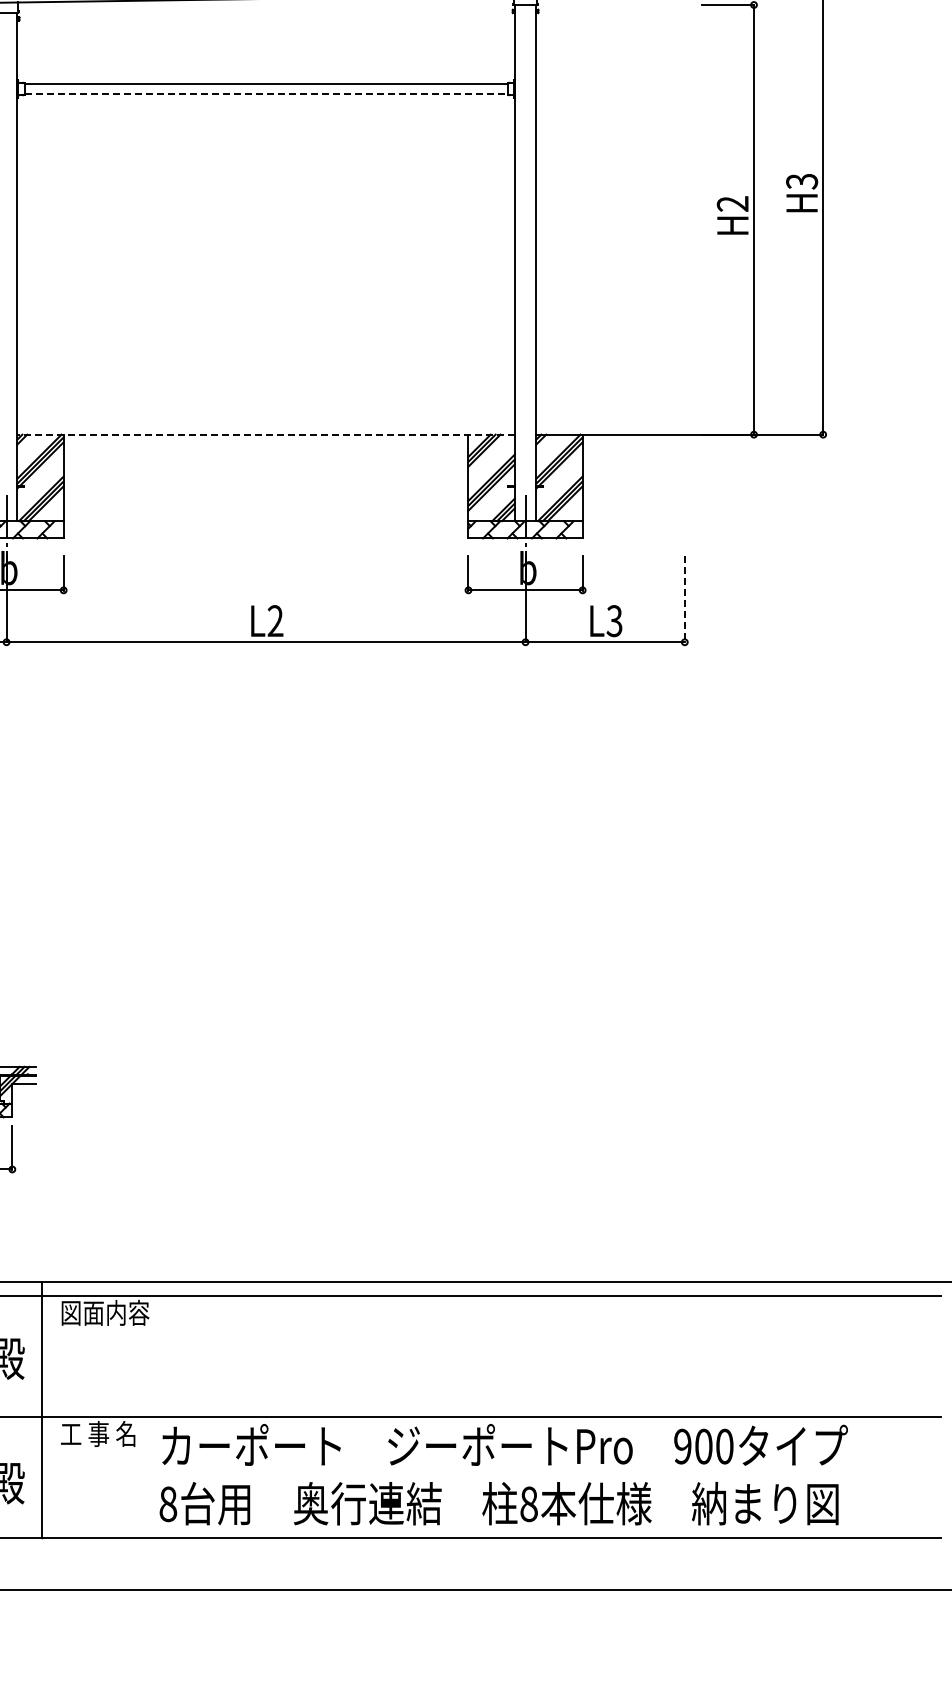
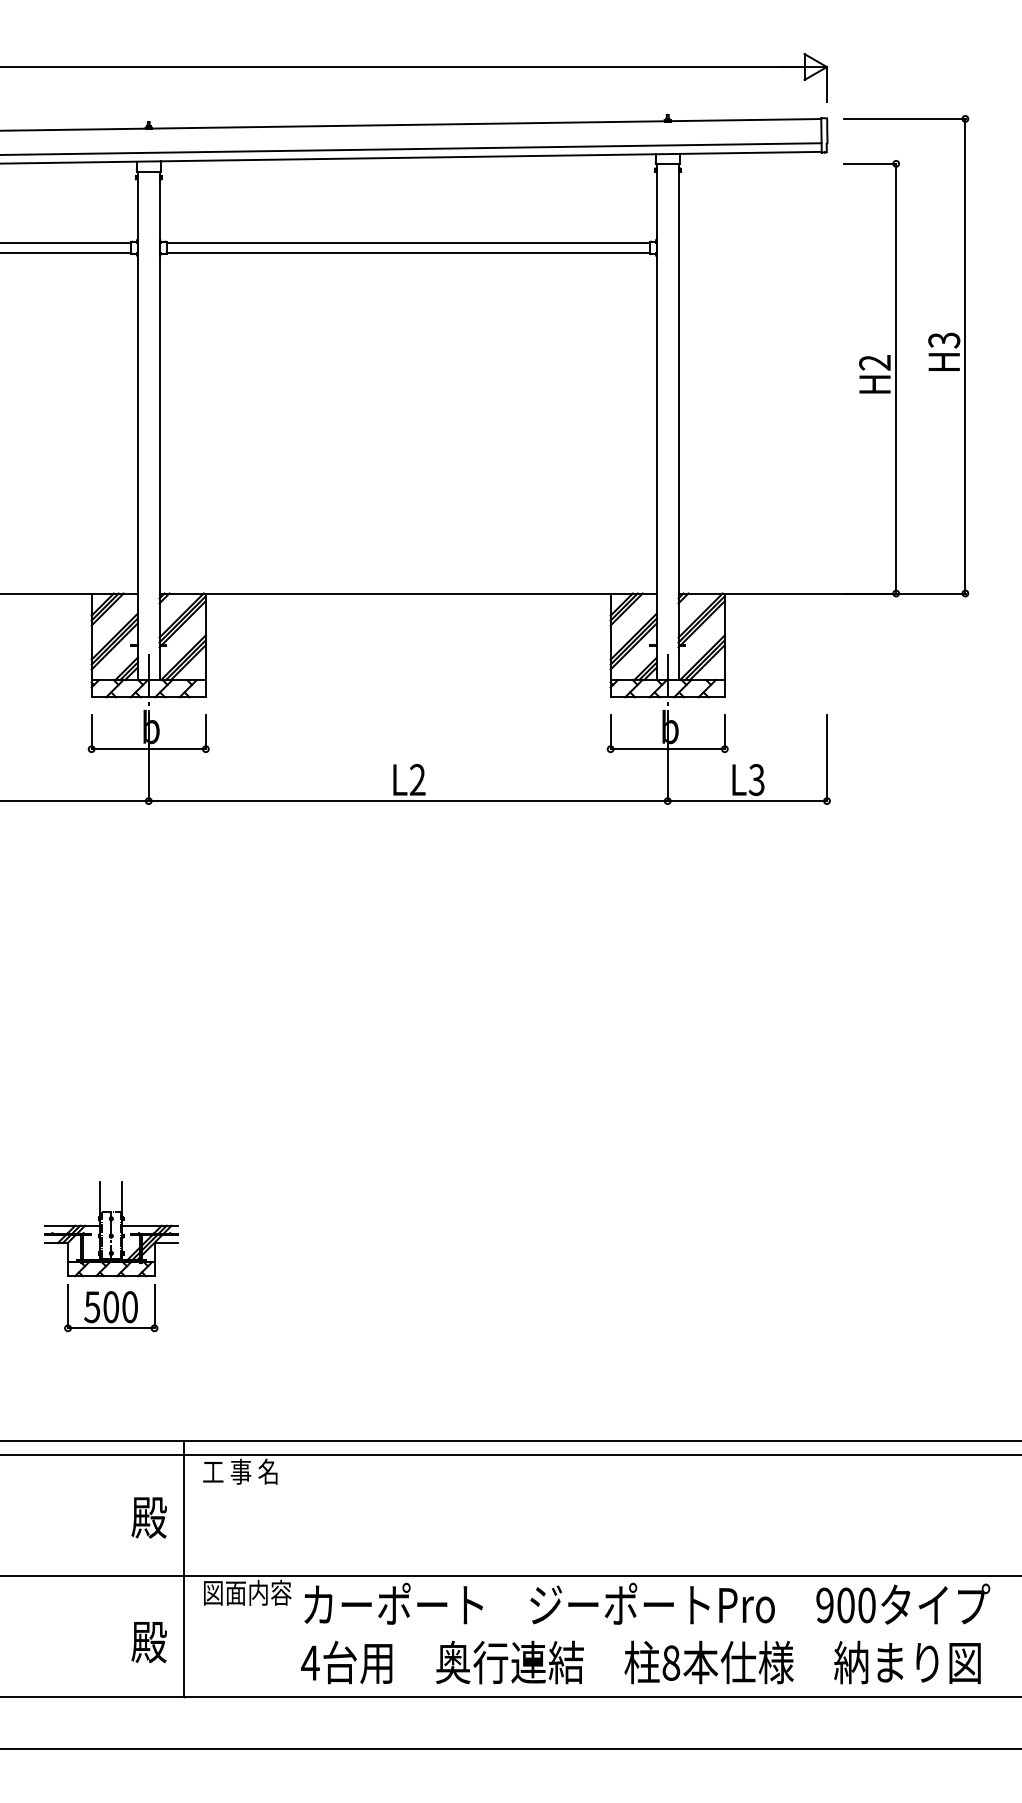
line: (266, 94) -> (408, 253), dashed -> solid
line: (266, 434) -> (408, 593), dashed -> solid
line: (684, 599) -> (826, 758), dashed -> solid
text: (105, 1312) -> (247, 1471), 図面内容 -> 工 事 名
text: (105, 1433) -> (247, 1592), 工 事 名 -> 図面内容
text: (167, 1503) -> (309, 1662), 8 -> 4

